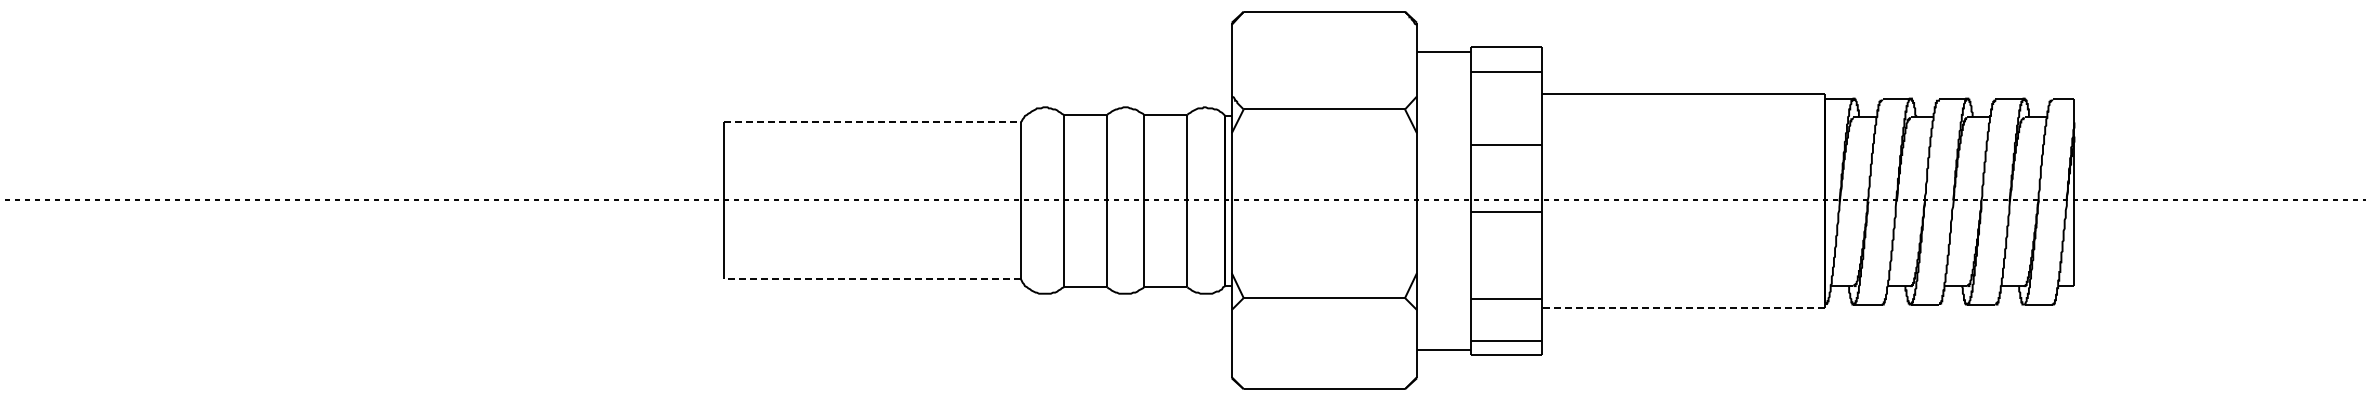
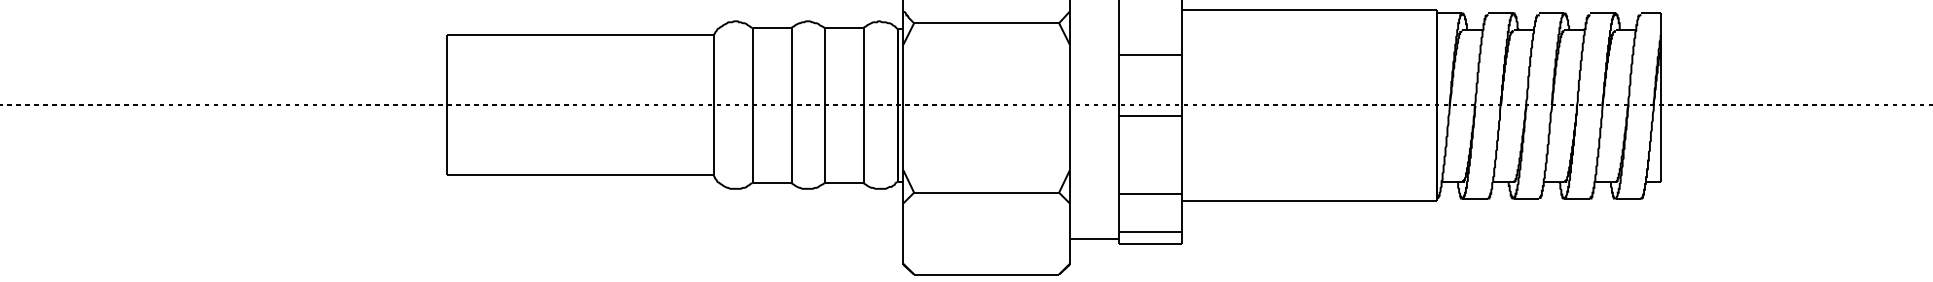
line: (872, 122) -> (580, 34), dashed -> solid
line: (871, 278) -> (579, 175), dashed -> solid
line: (1683, 307) -> (1309, 201), dashed -> solid

